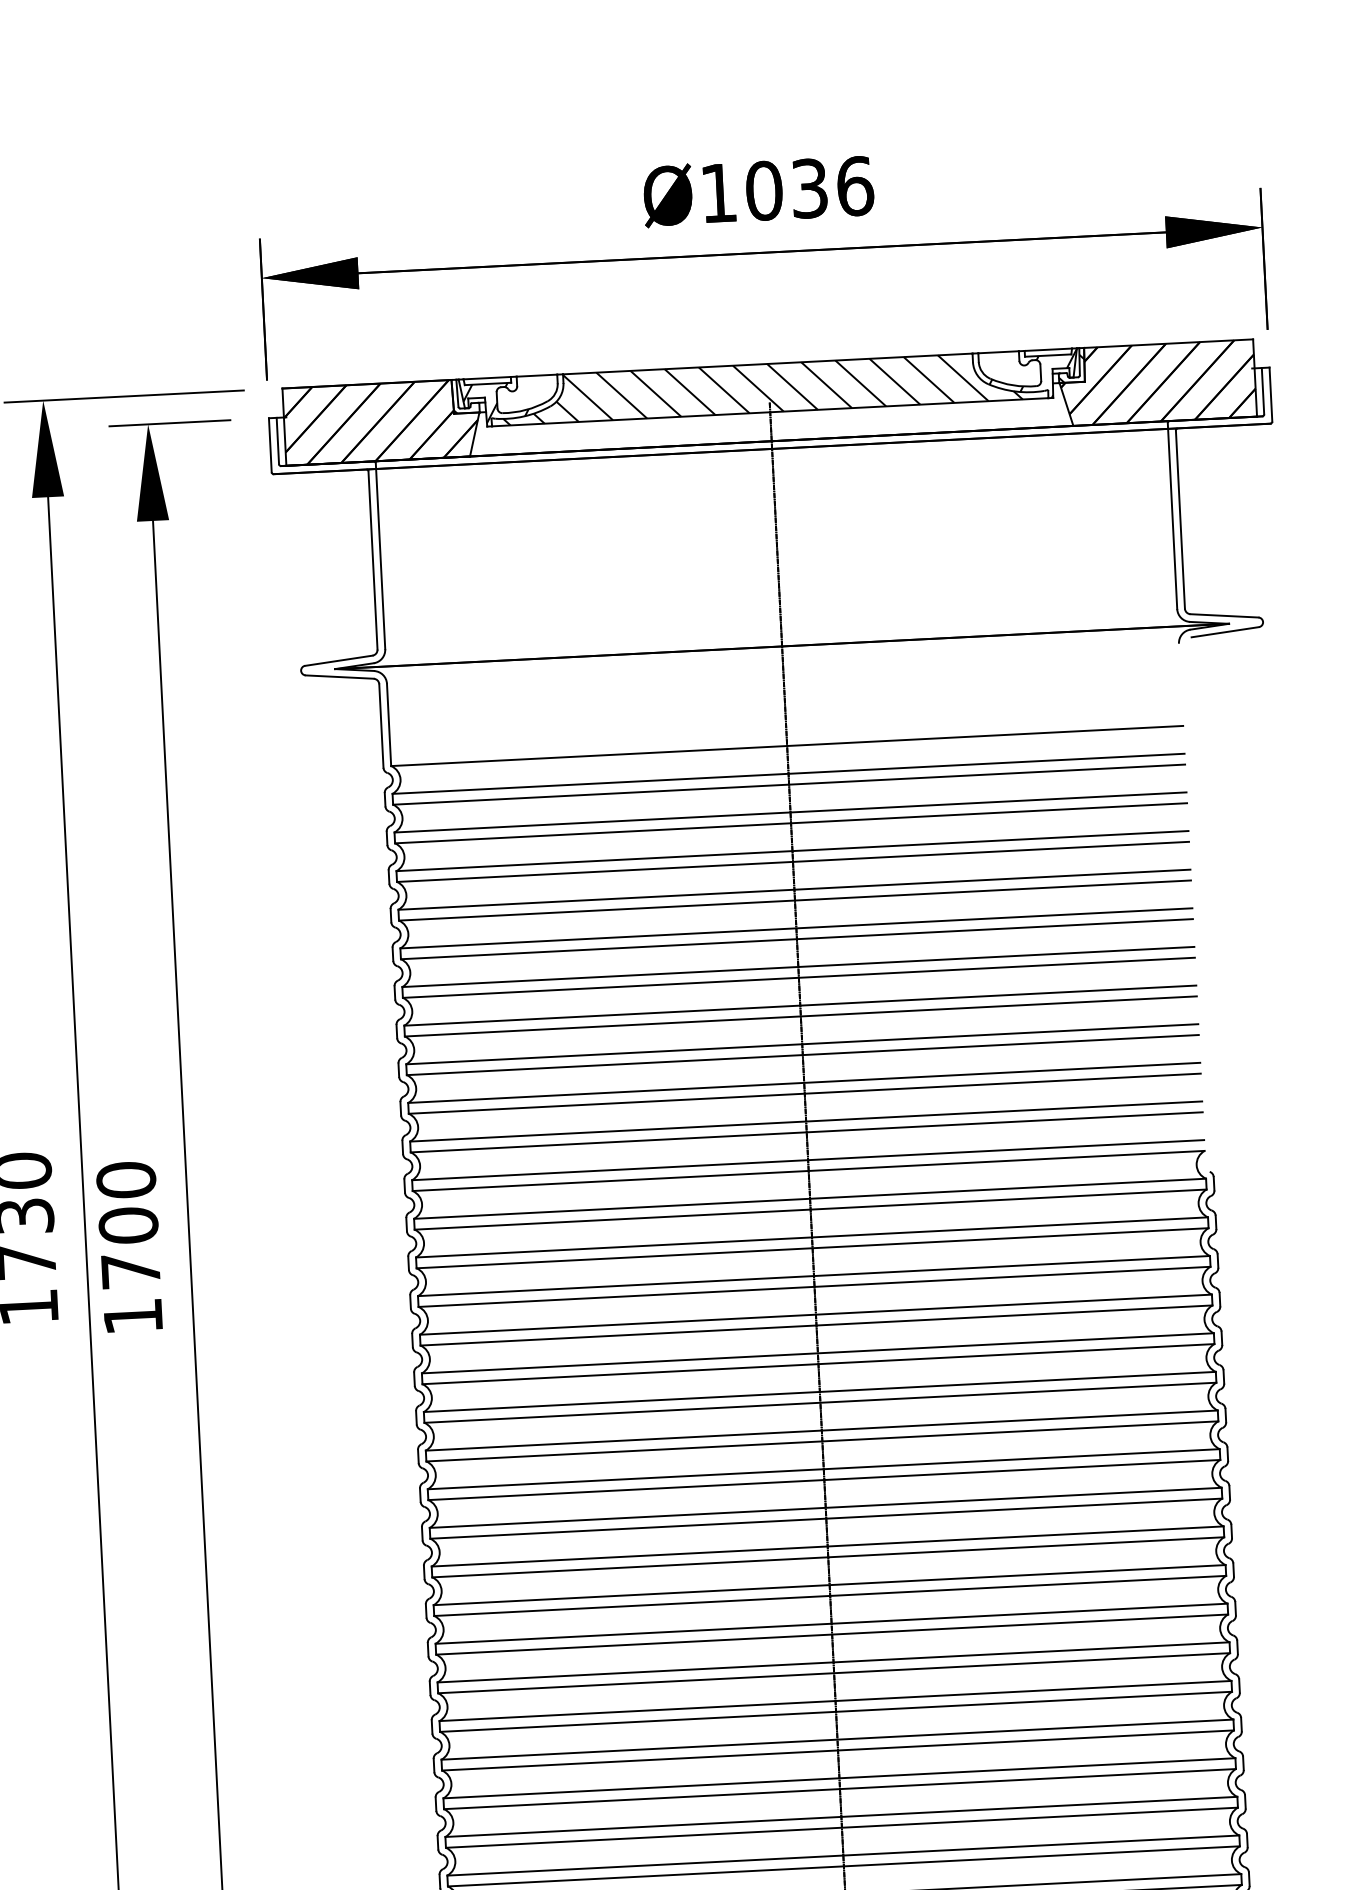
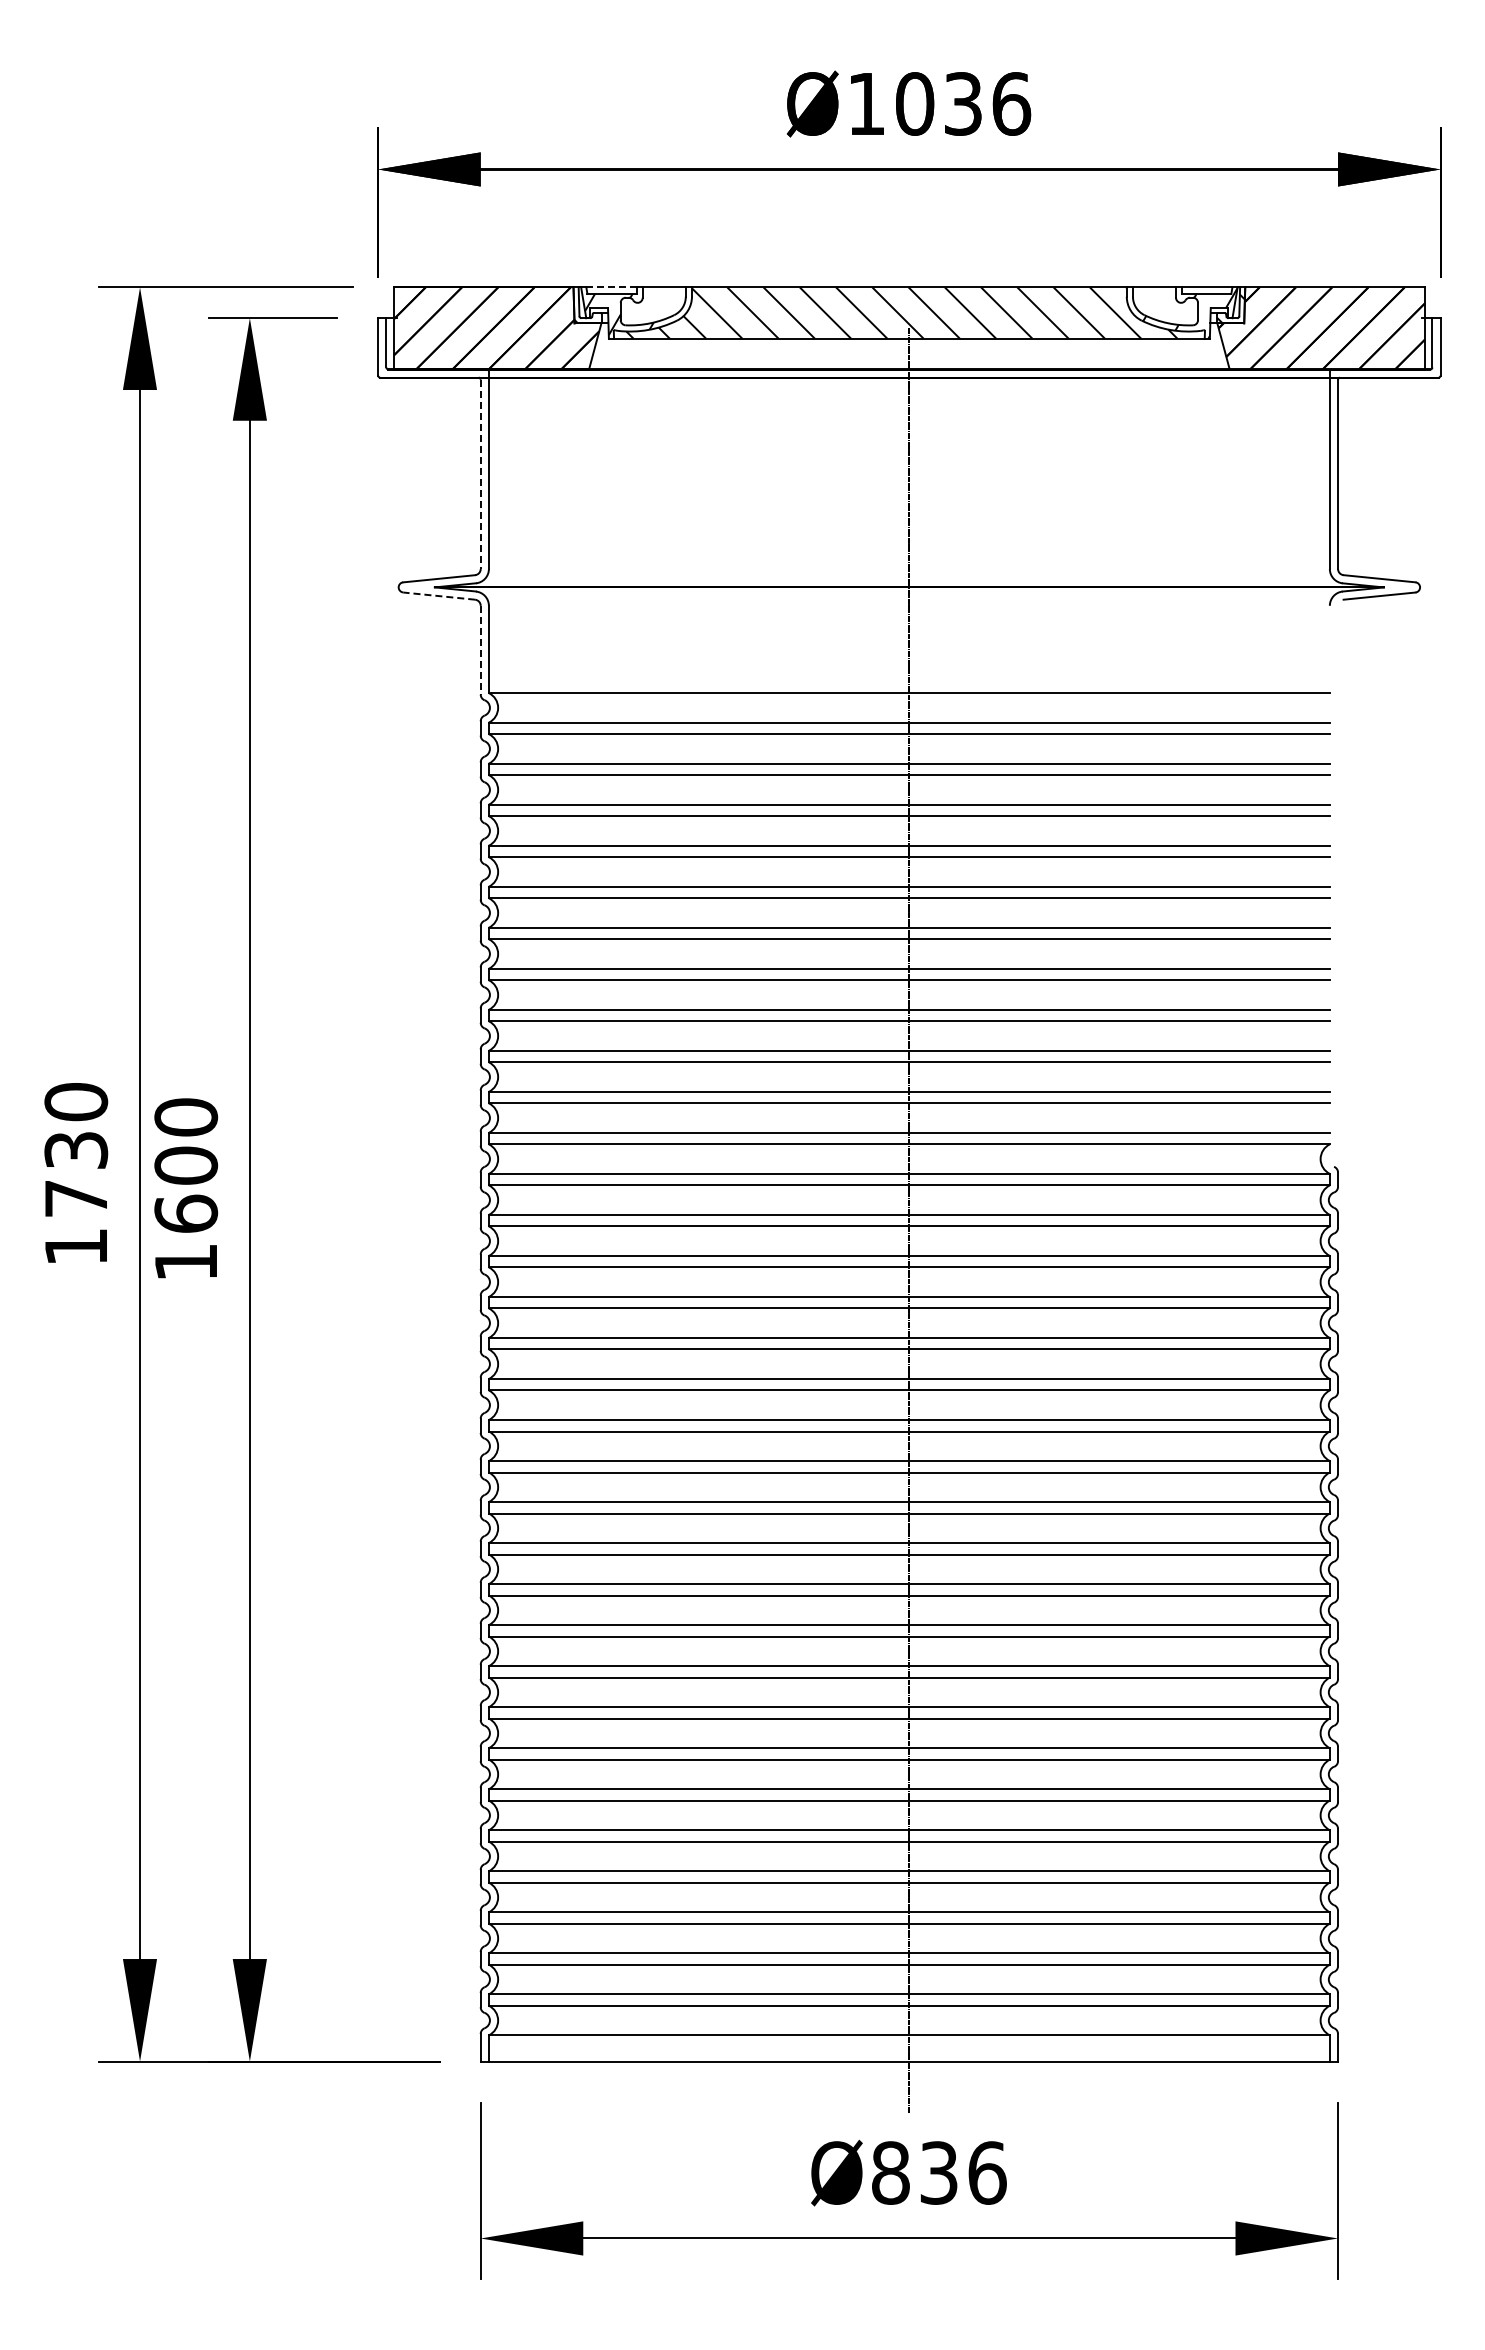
line: (486, 378) -> (610, 287), solid -> dashed
line: (372, 560) -> (480, 474), solid -> dashed
line: (339, 677) -> (438, 596), solid -> dashed
line: (381, 726) -> (480, 650), solid -> dashed
text: (131, 1270) -> (186, 1213), 1700 -> 1600

